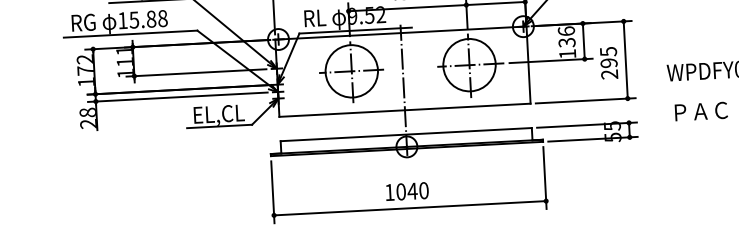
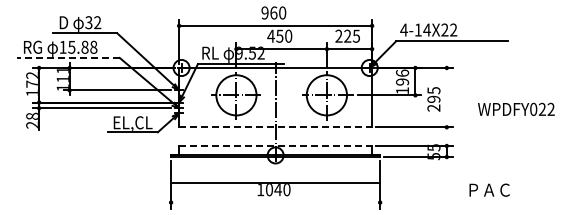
line: (129, 33) -> (67, 57), solid -> dashed
text: (566, 42) -> (402, 81), 136 -> 196
line: (625, 59) -> (446, 97), removed
line: (406, 110) -> (276, 127), solid -> dashed
text: (701, 110) -> (489, 189), moved
line: (407, 135) -> (276, 146), solid -> dashed
line: (409, 208) -> (275, 182), moved

